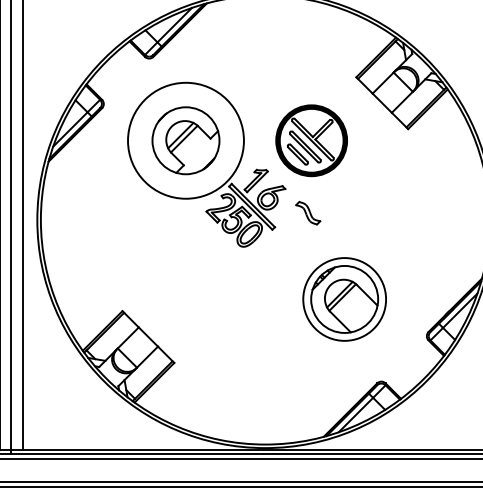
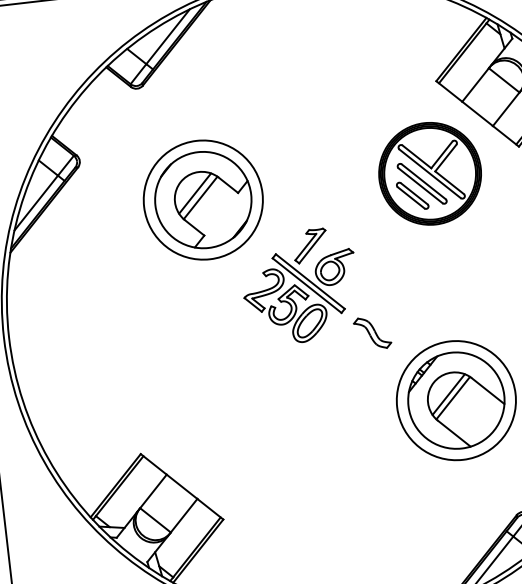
circle: (185, 140) -> (202, 199), size x0.71
part: (311, 140) -> (429, 173), moved
part: (308, 212) -> (372, 332), moved

